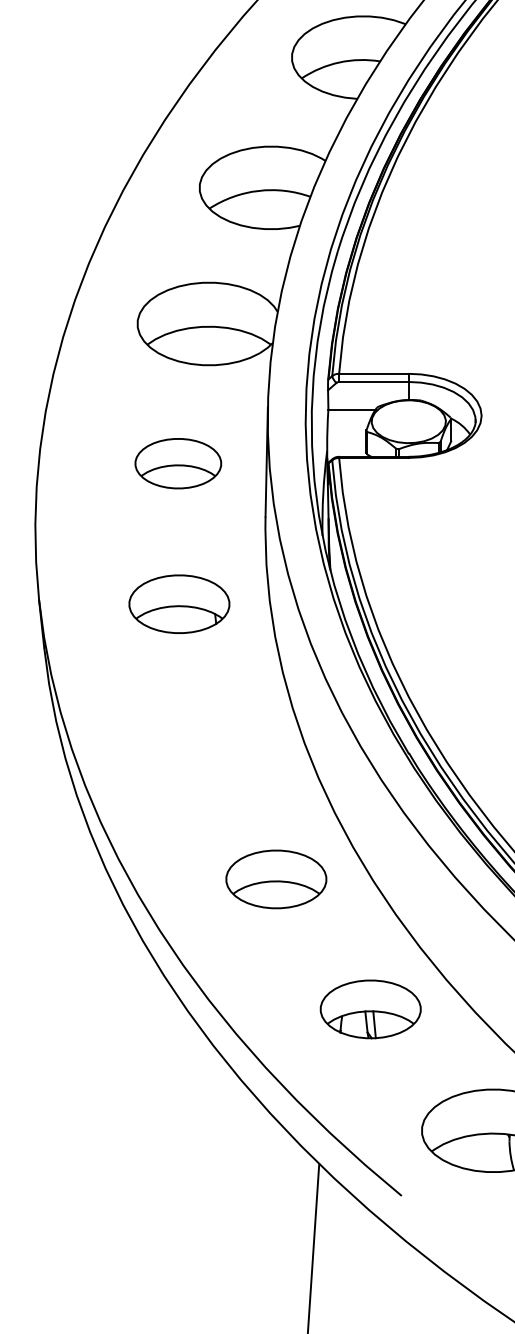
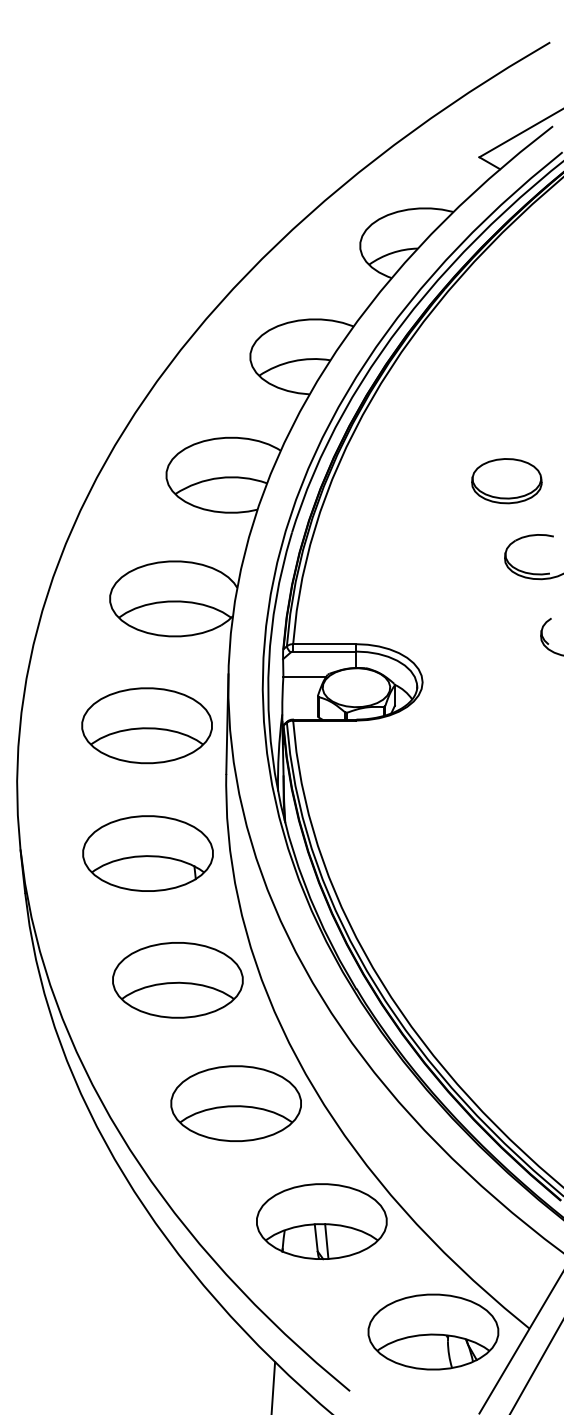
part: (177, 463) -> (146, 725), size x1.67
part: (178, 604) -> (147, 853), size x1.43
part: (211, 743) -> (177, 980), added
part: (275, 879) -> (235, 1103), size x1.43
part: (370, 1009) -> (321, 1221), size x1.43

